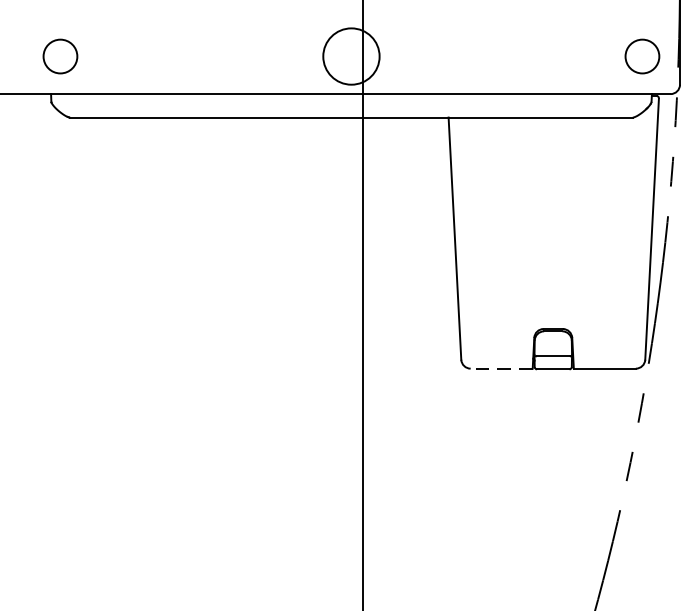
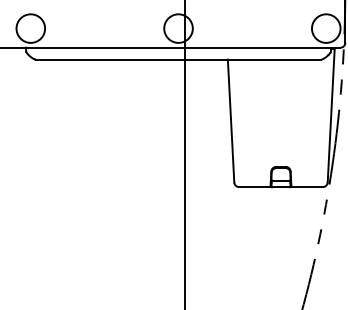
circle: (59, 56) -> (30, 28), size x1.67
circle: (640, 56) -> (325, 28), size x1.67
line: (501, 369) -> (254, 187), dashed -> solid

